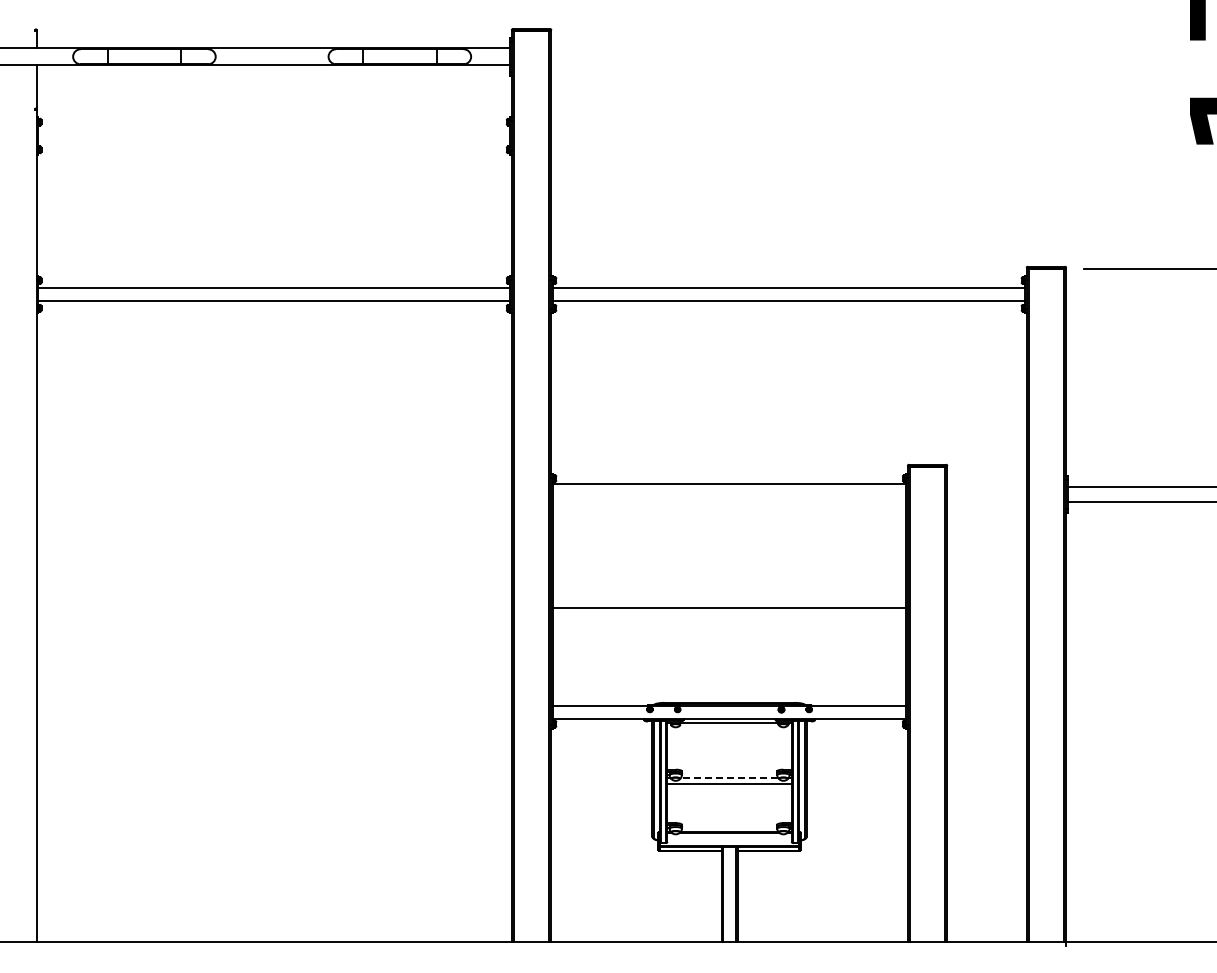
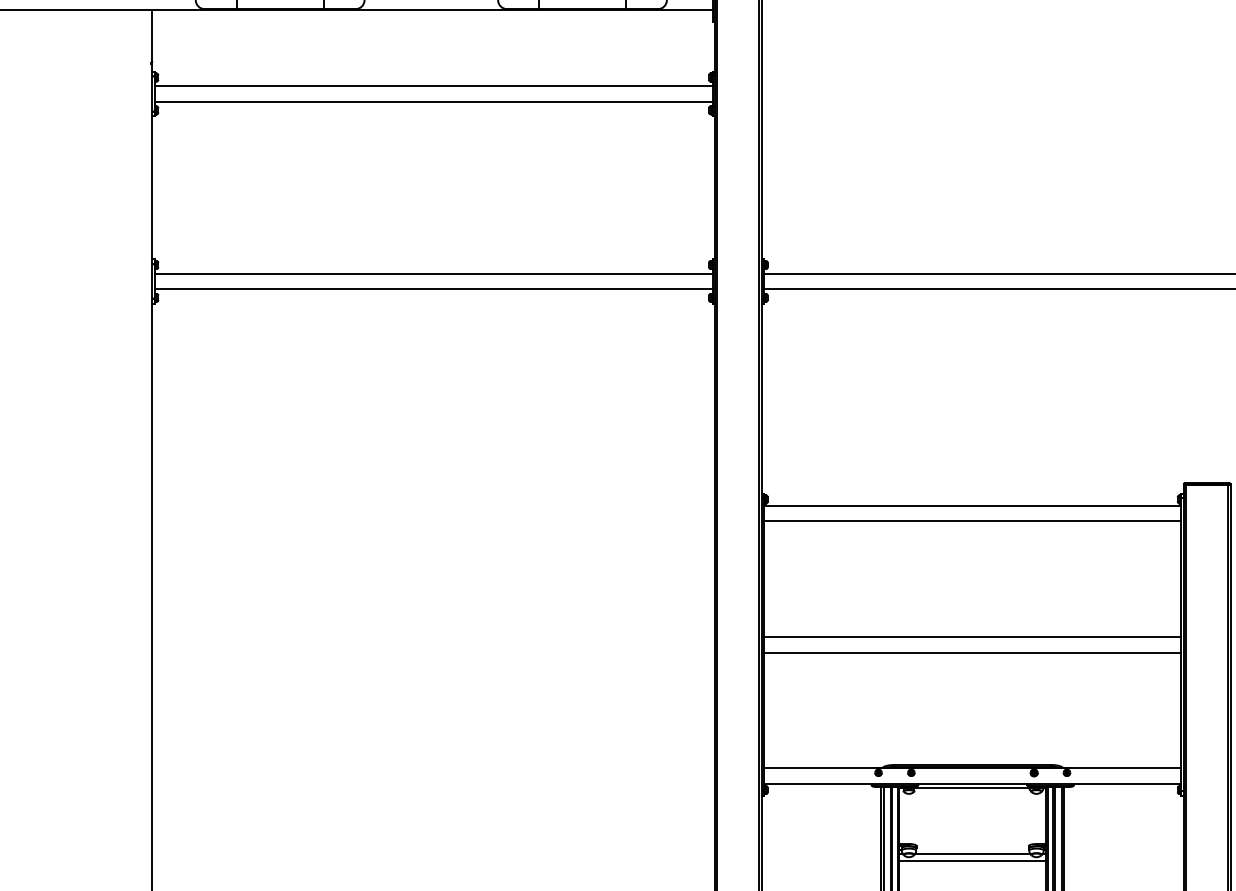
line: (273, 129) -> (432, 86), added
line: (273, 142) -> (432, 101), added
line: (729, 497) -> (972, 521), added
line: (729, 594) -> (972, 636), added
line: (729, 777) -> (972, 853), dashed -> solid

